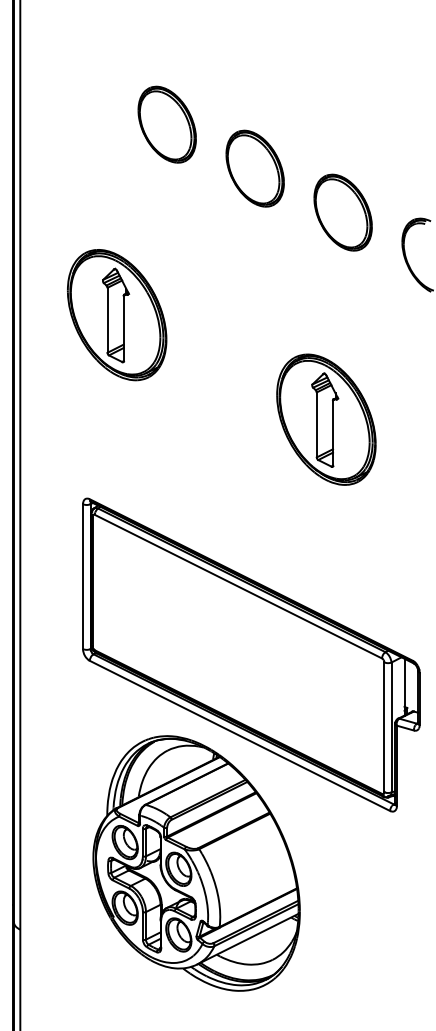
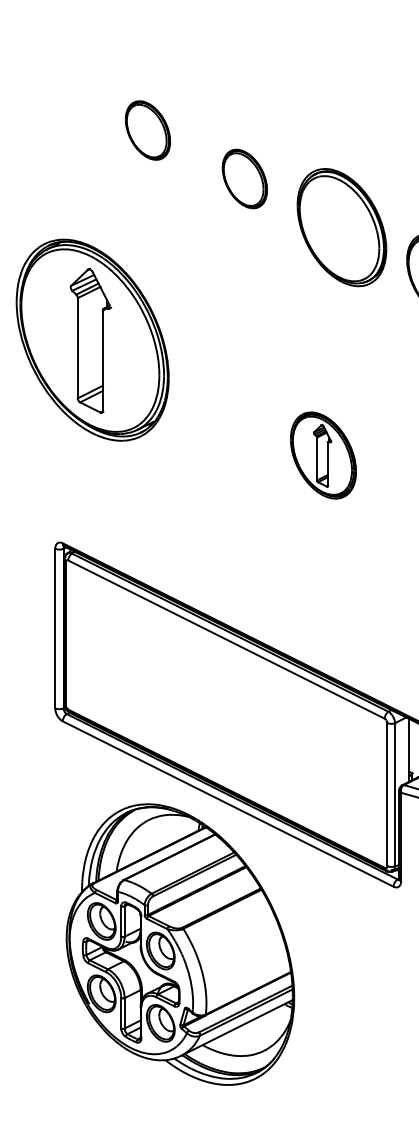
part: (166, 124) -> (147, 130), size x0.7
part: (254, 168) -> (244, 178), size x0.7
part: (342, 212) -> (341, 227), size x1.4
part: (117, 315) -> (93, 340), size x1.4
part: (326, 419) -> (323, 455), size x0.6

